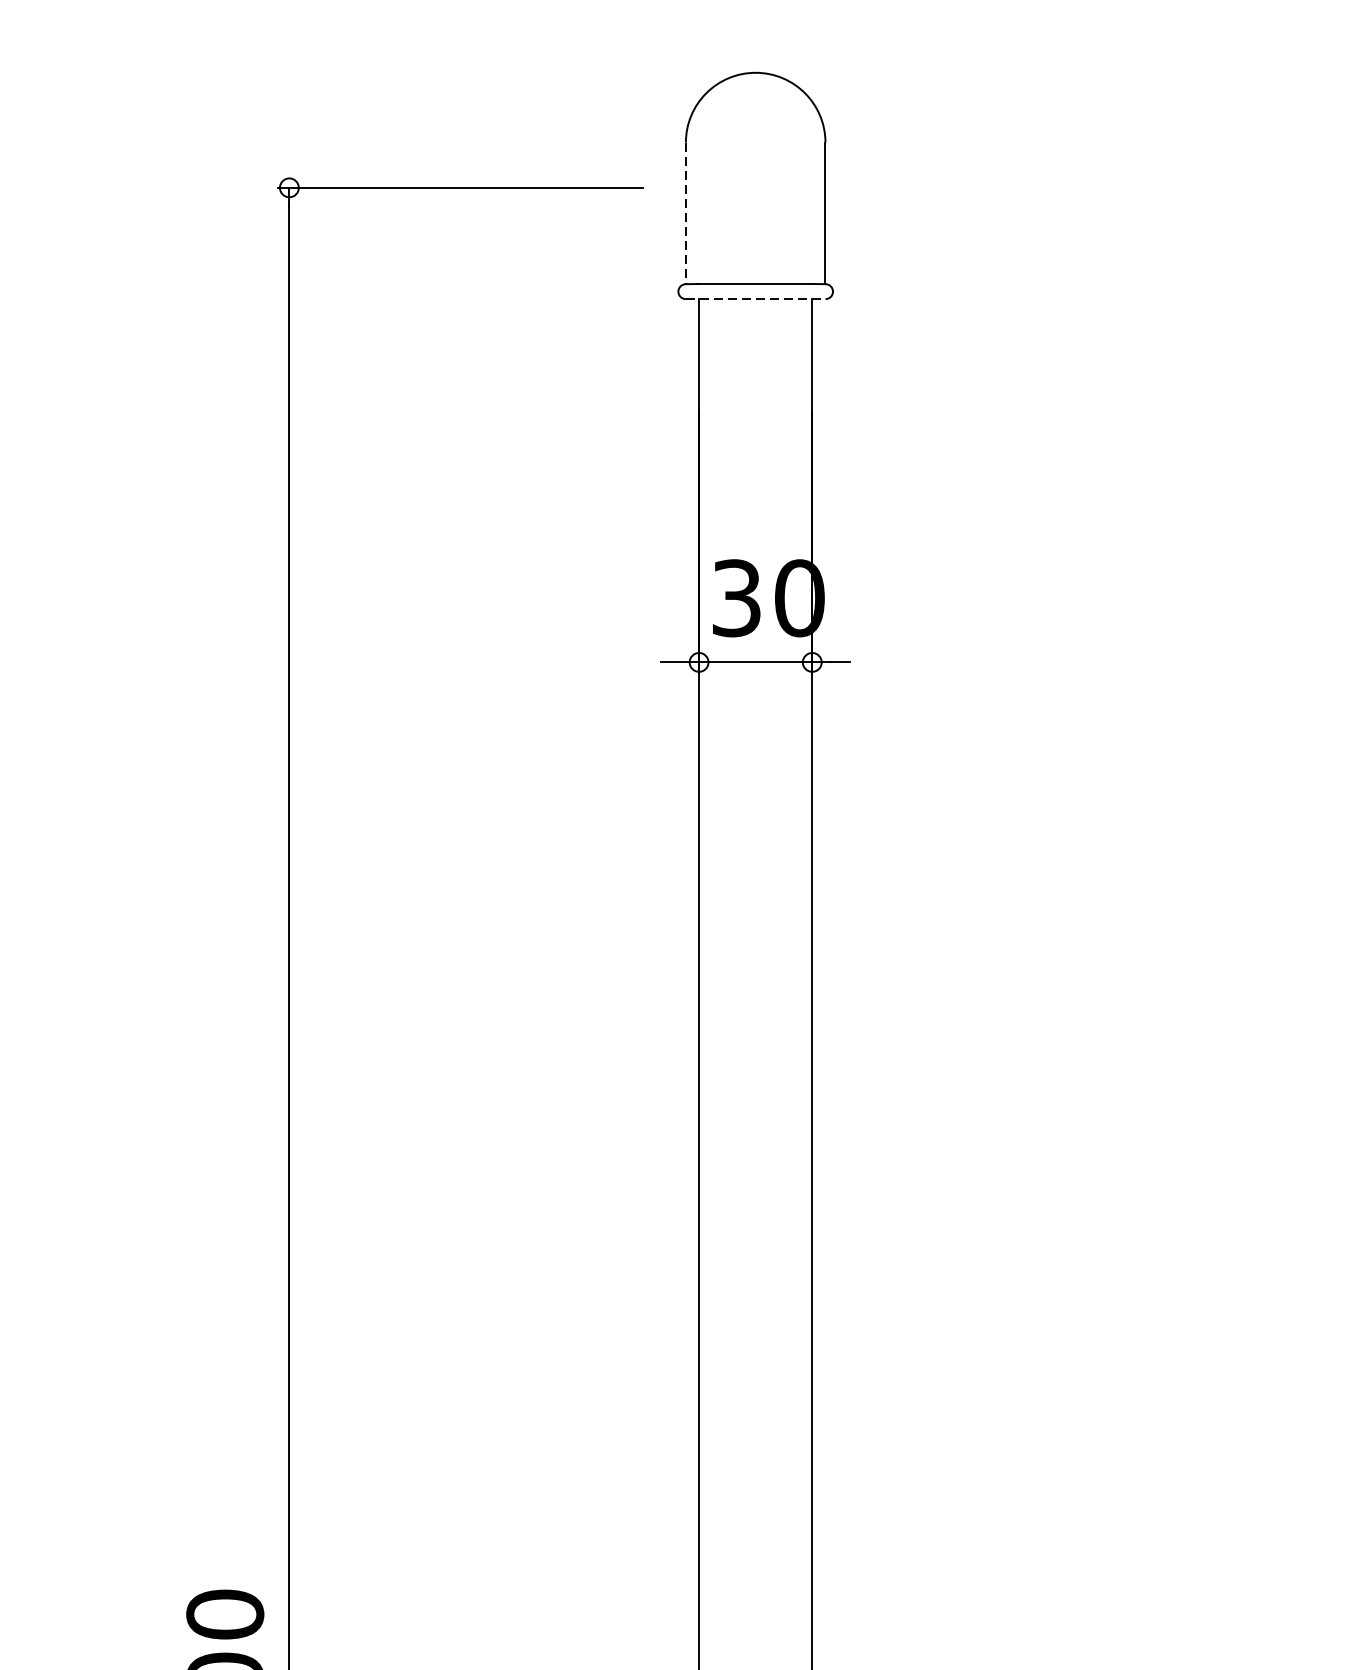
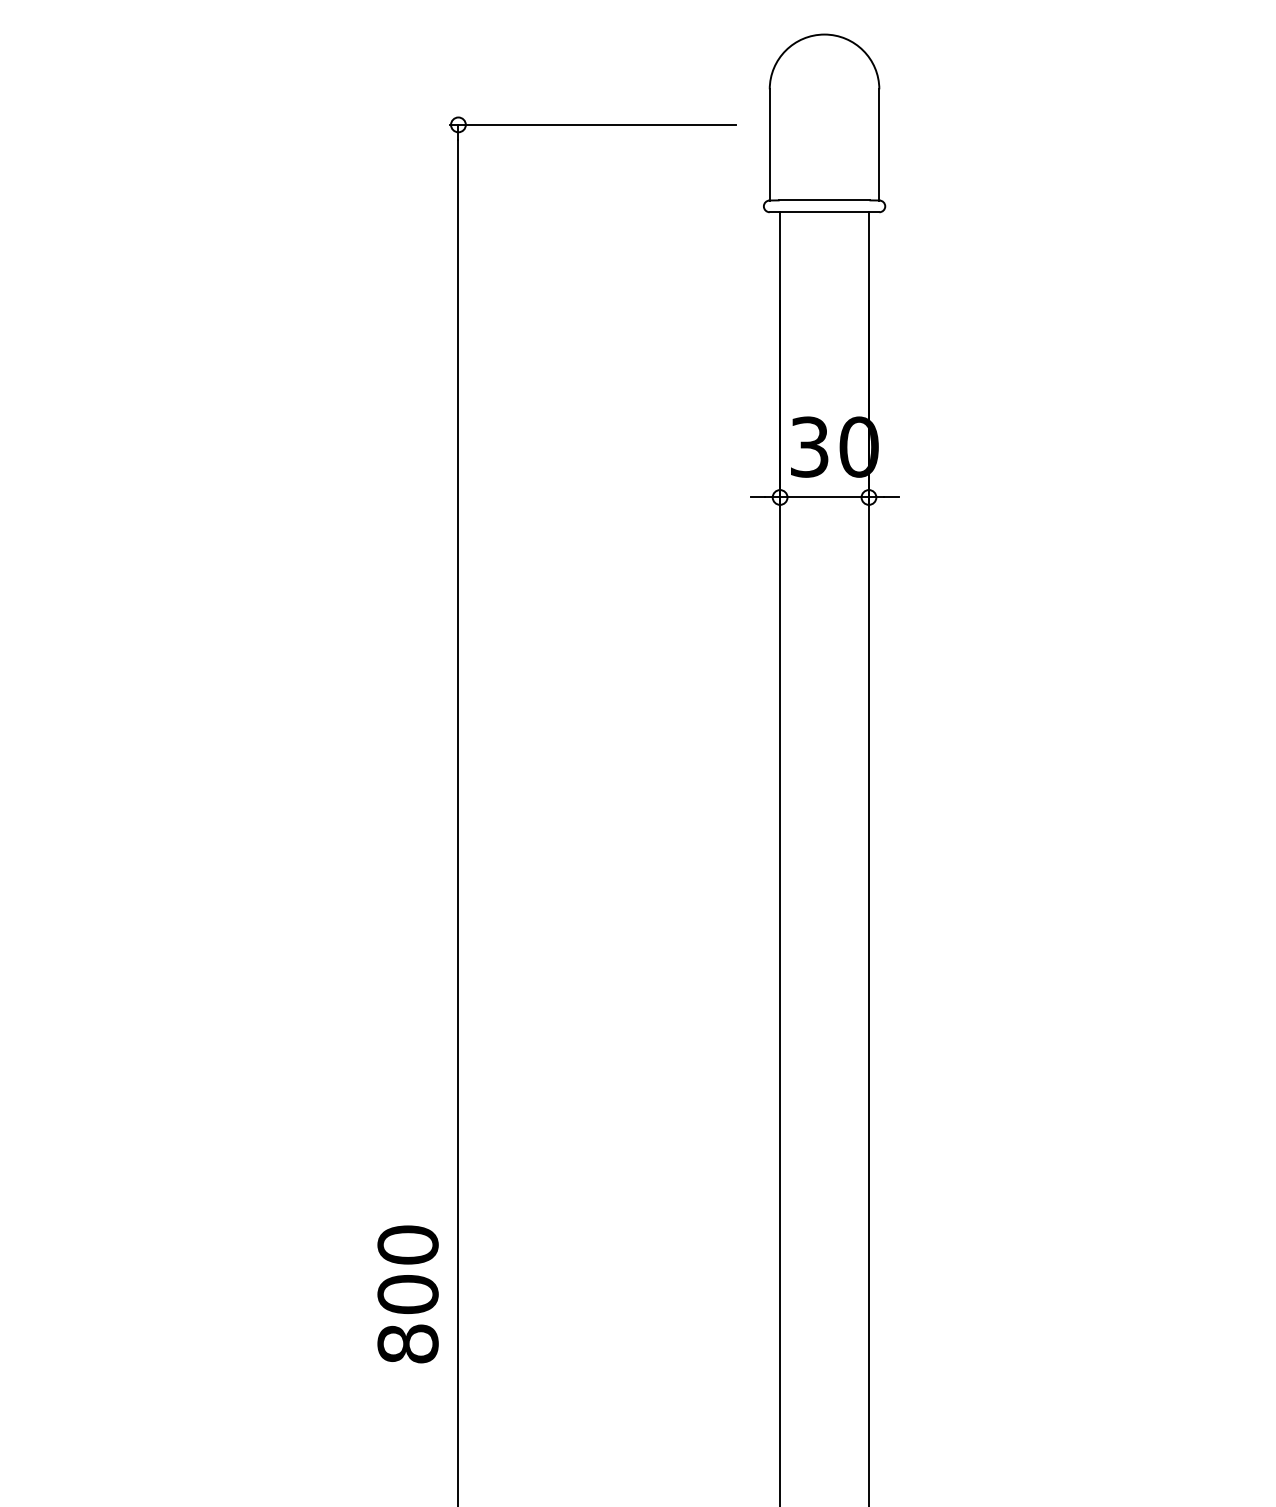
line: (685, 212) -> (769, 144), dashed -> solid
line: (755, 299) -> (824, 212), dashed -> solid

